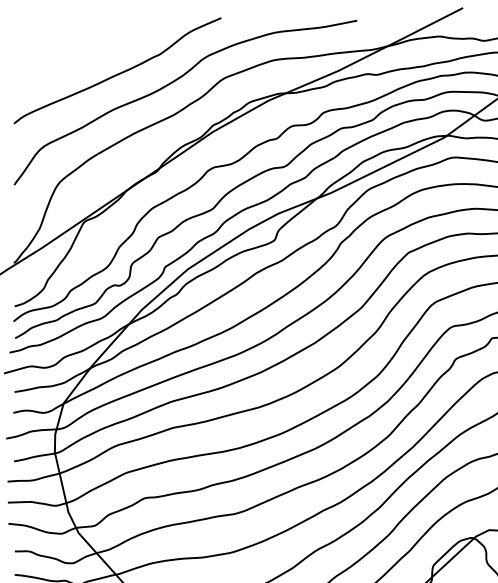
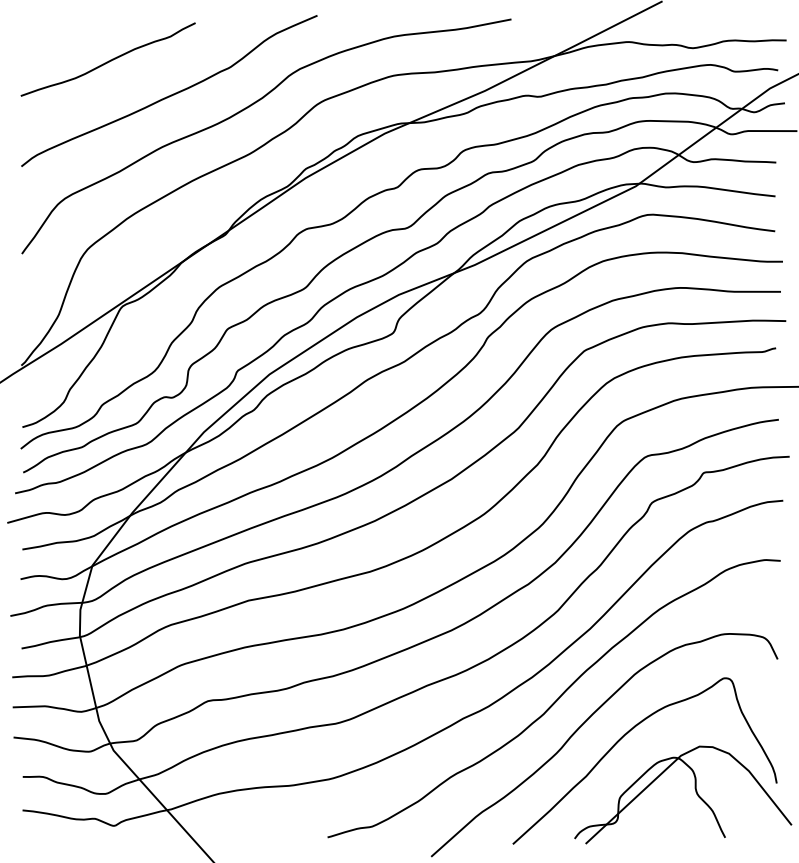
curve: (74, 49) -> (108, 60), added

